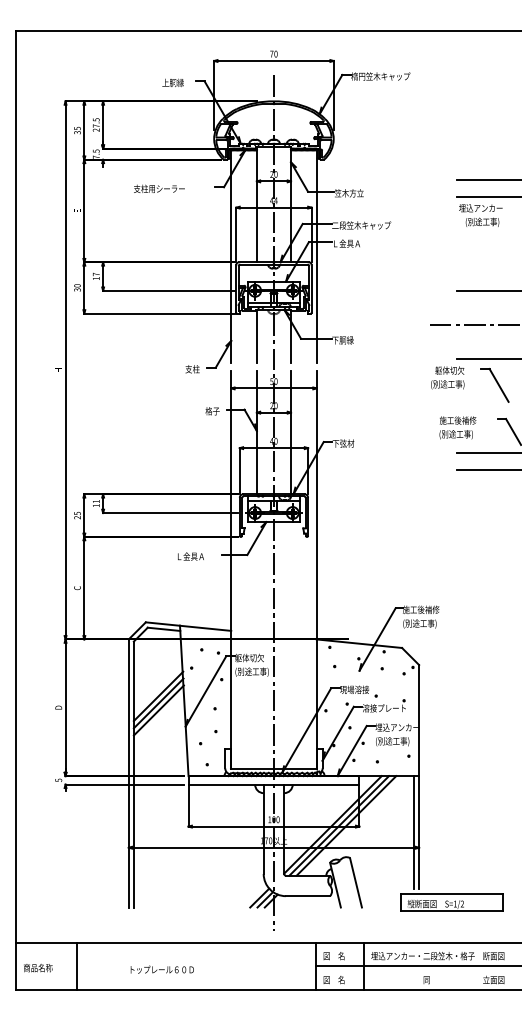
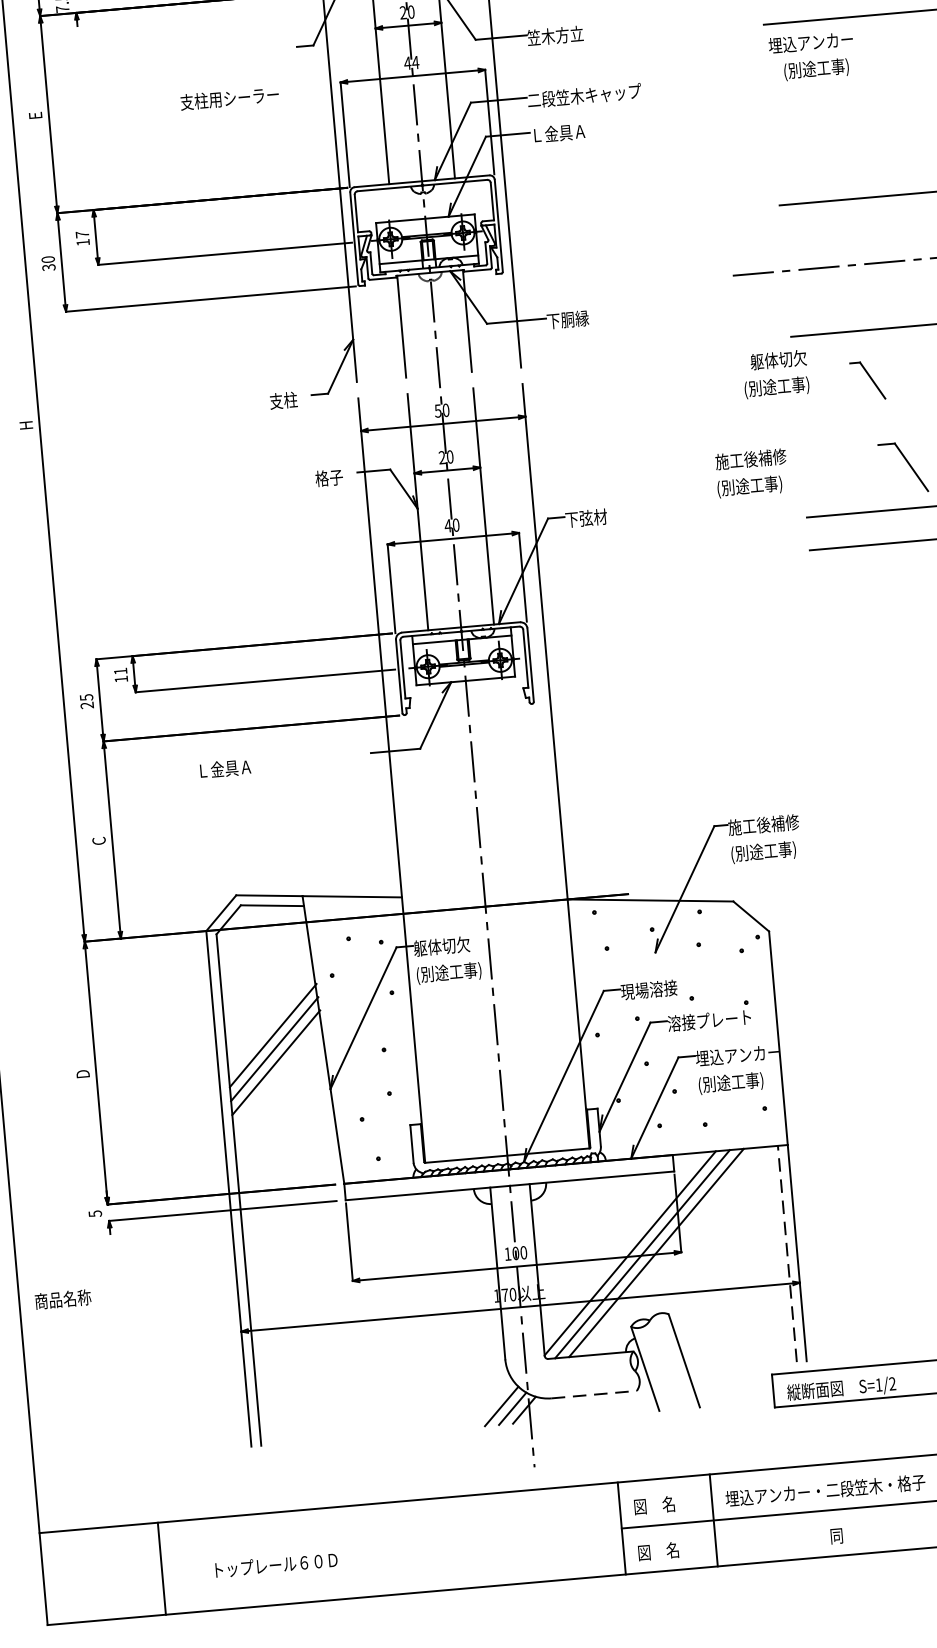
text: (159, 188) -> (229, 97), moved
part: (494, 385) -> (867, 381), size x0.6
text: (457, 427) -> (750, 472), moved
text: (190, 556) -> (224, 768), moved
line: (414, 831) -> (788, 1252), solid -> dashed
line: (308, 896) -> (595, 1395), solid -> dashed
text: (38, 968) -> (63, 1300), moved
text: (161, 969) -> (274, 1564), moved

